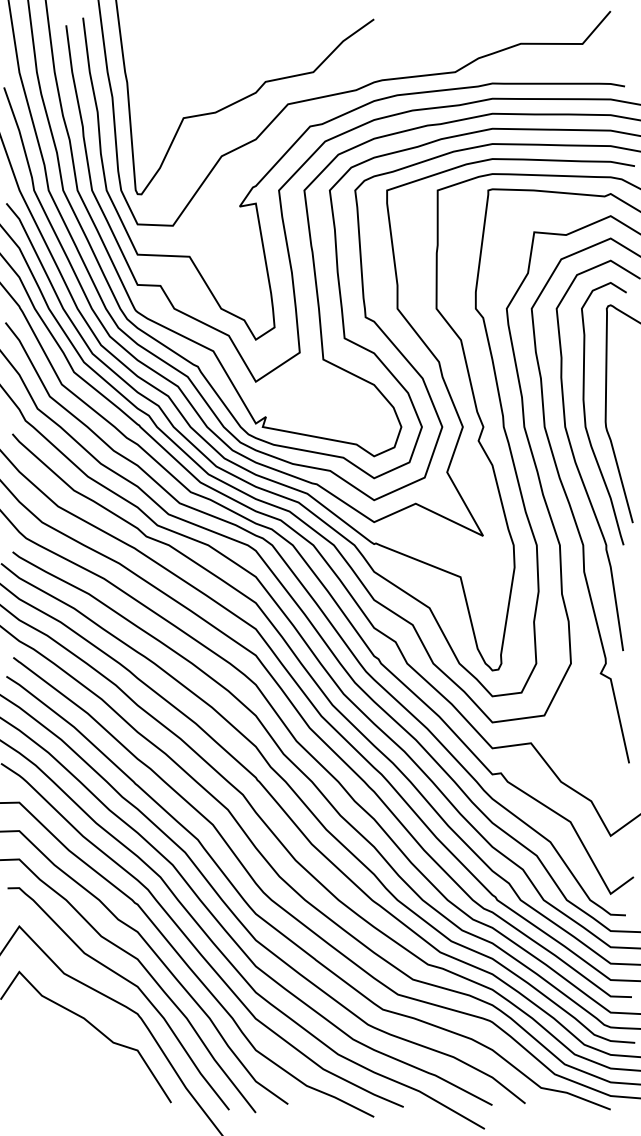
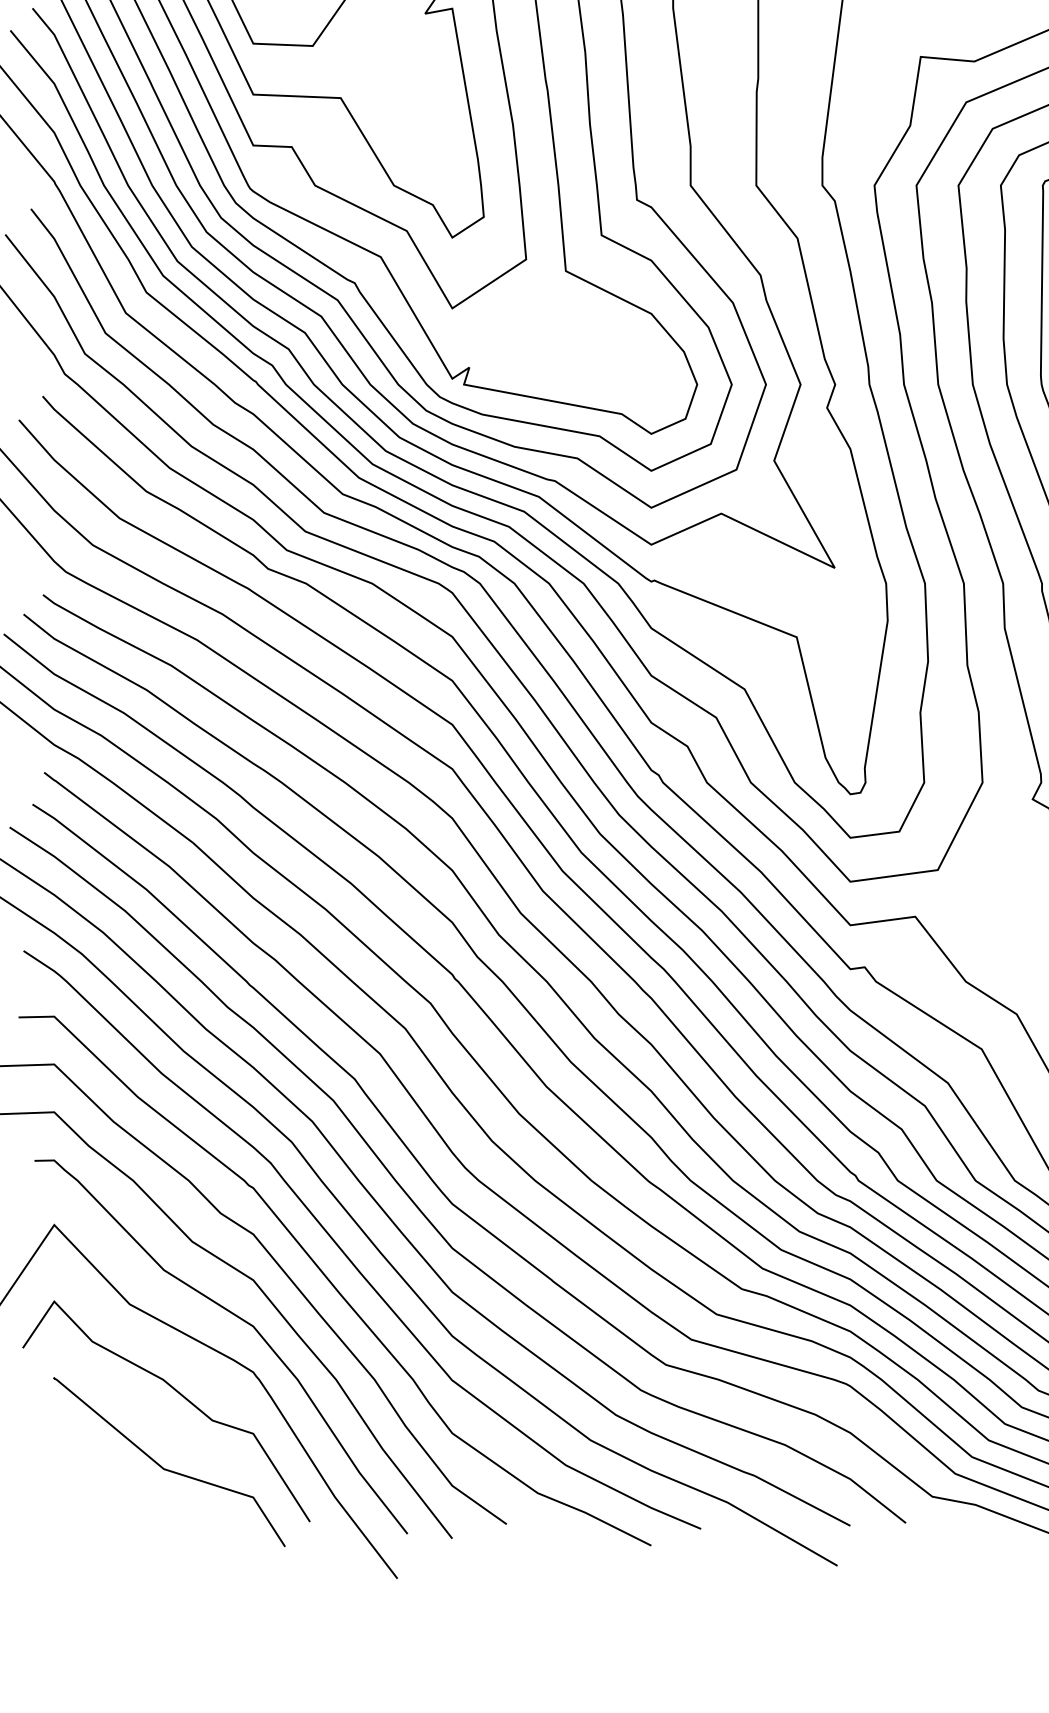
curve: (85, 1070) -> (165, 1467), added

